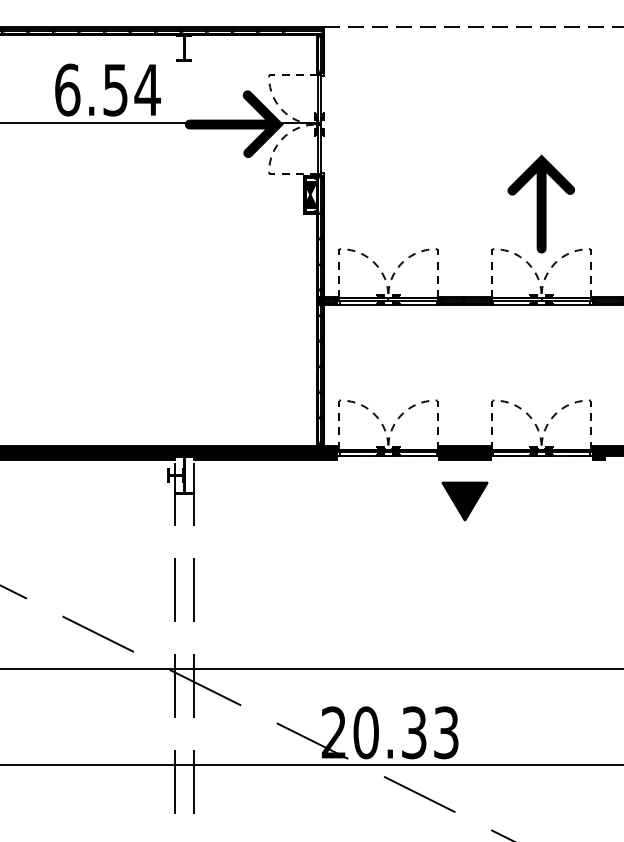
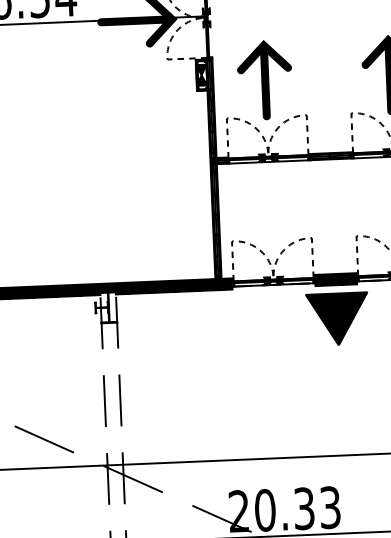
part: (387, 203) -> (264, 79), added
part: (464, 501) -> (337, 319), size x1.67

